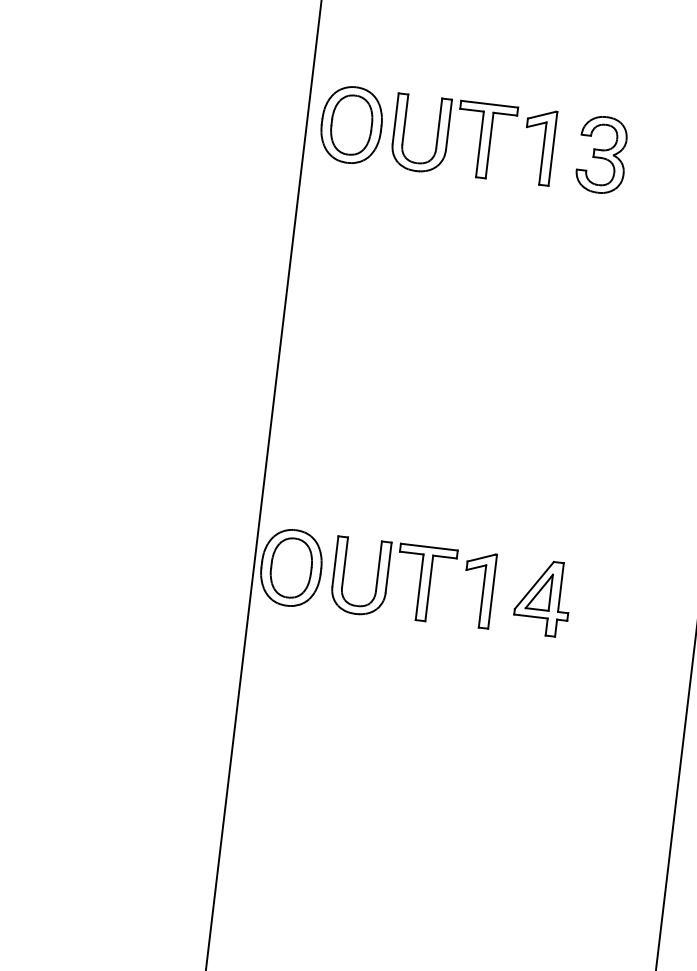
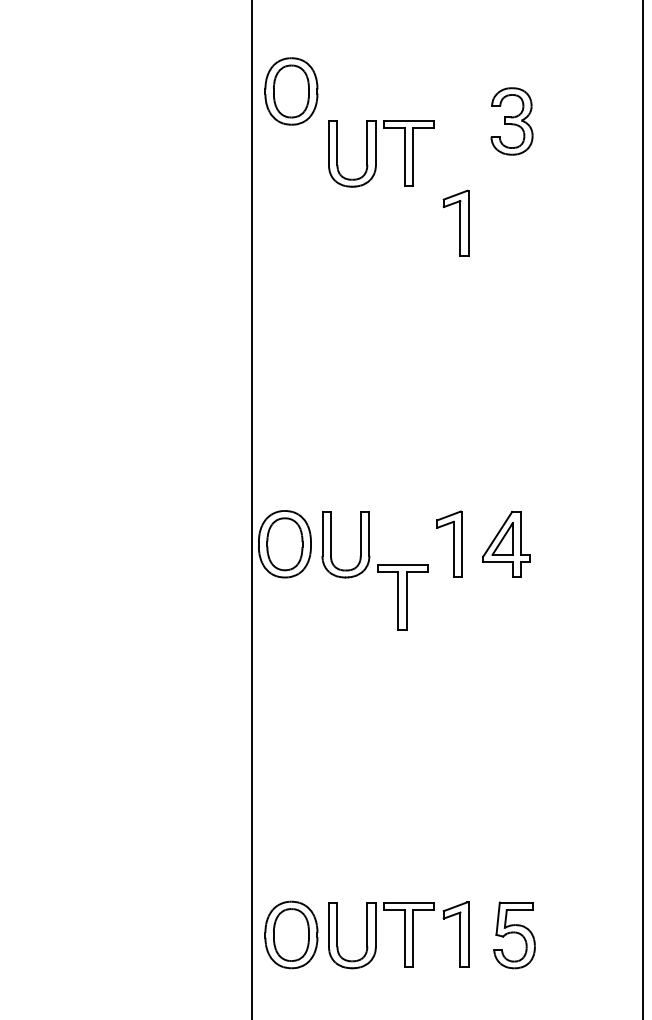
part: (351, 125) -> (291, 91), moved
part: (538, 146) -> (455, 222), moved
part: (601, 154) -> (511, 121), moved
part: (424, 584) -> (402, 597), moved

